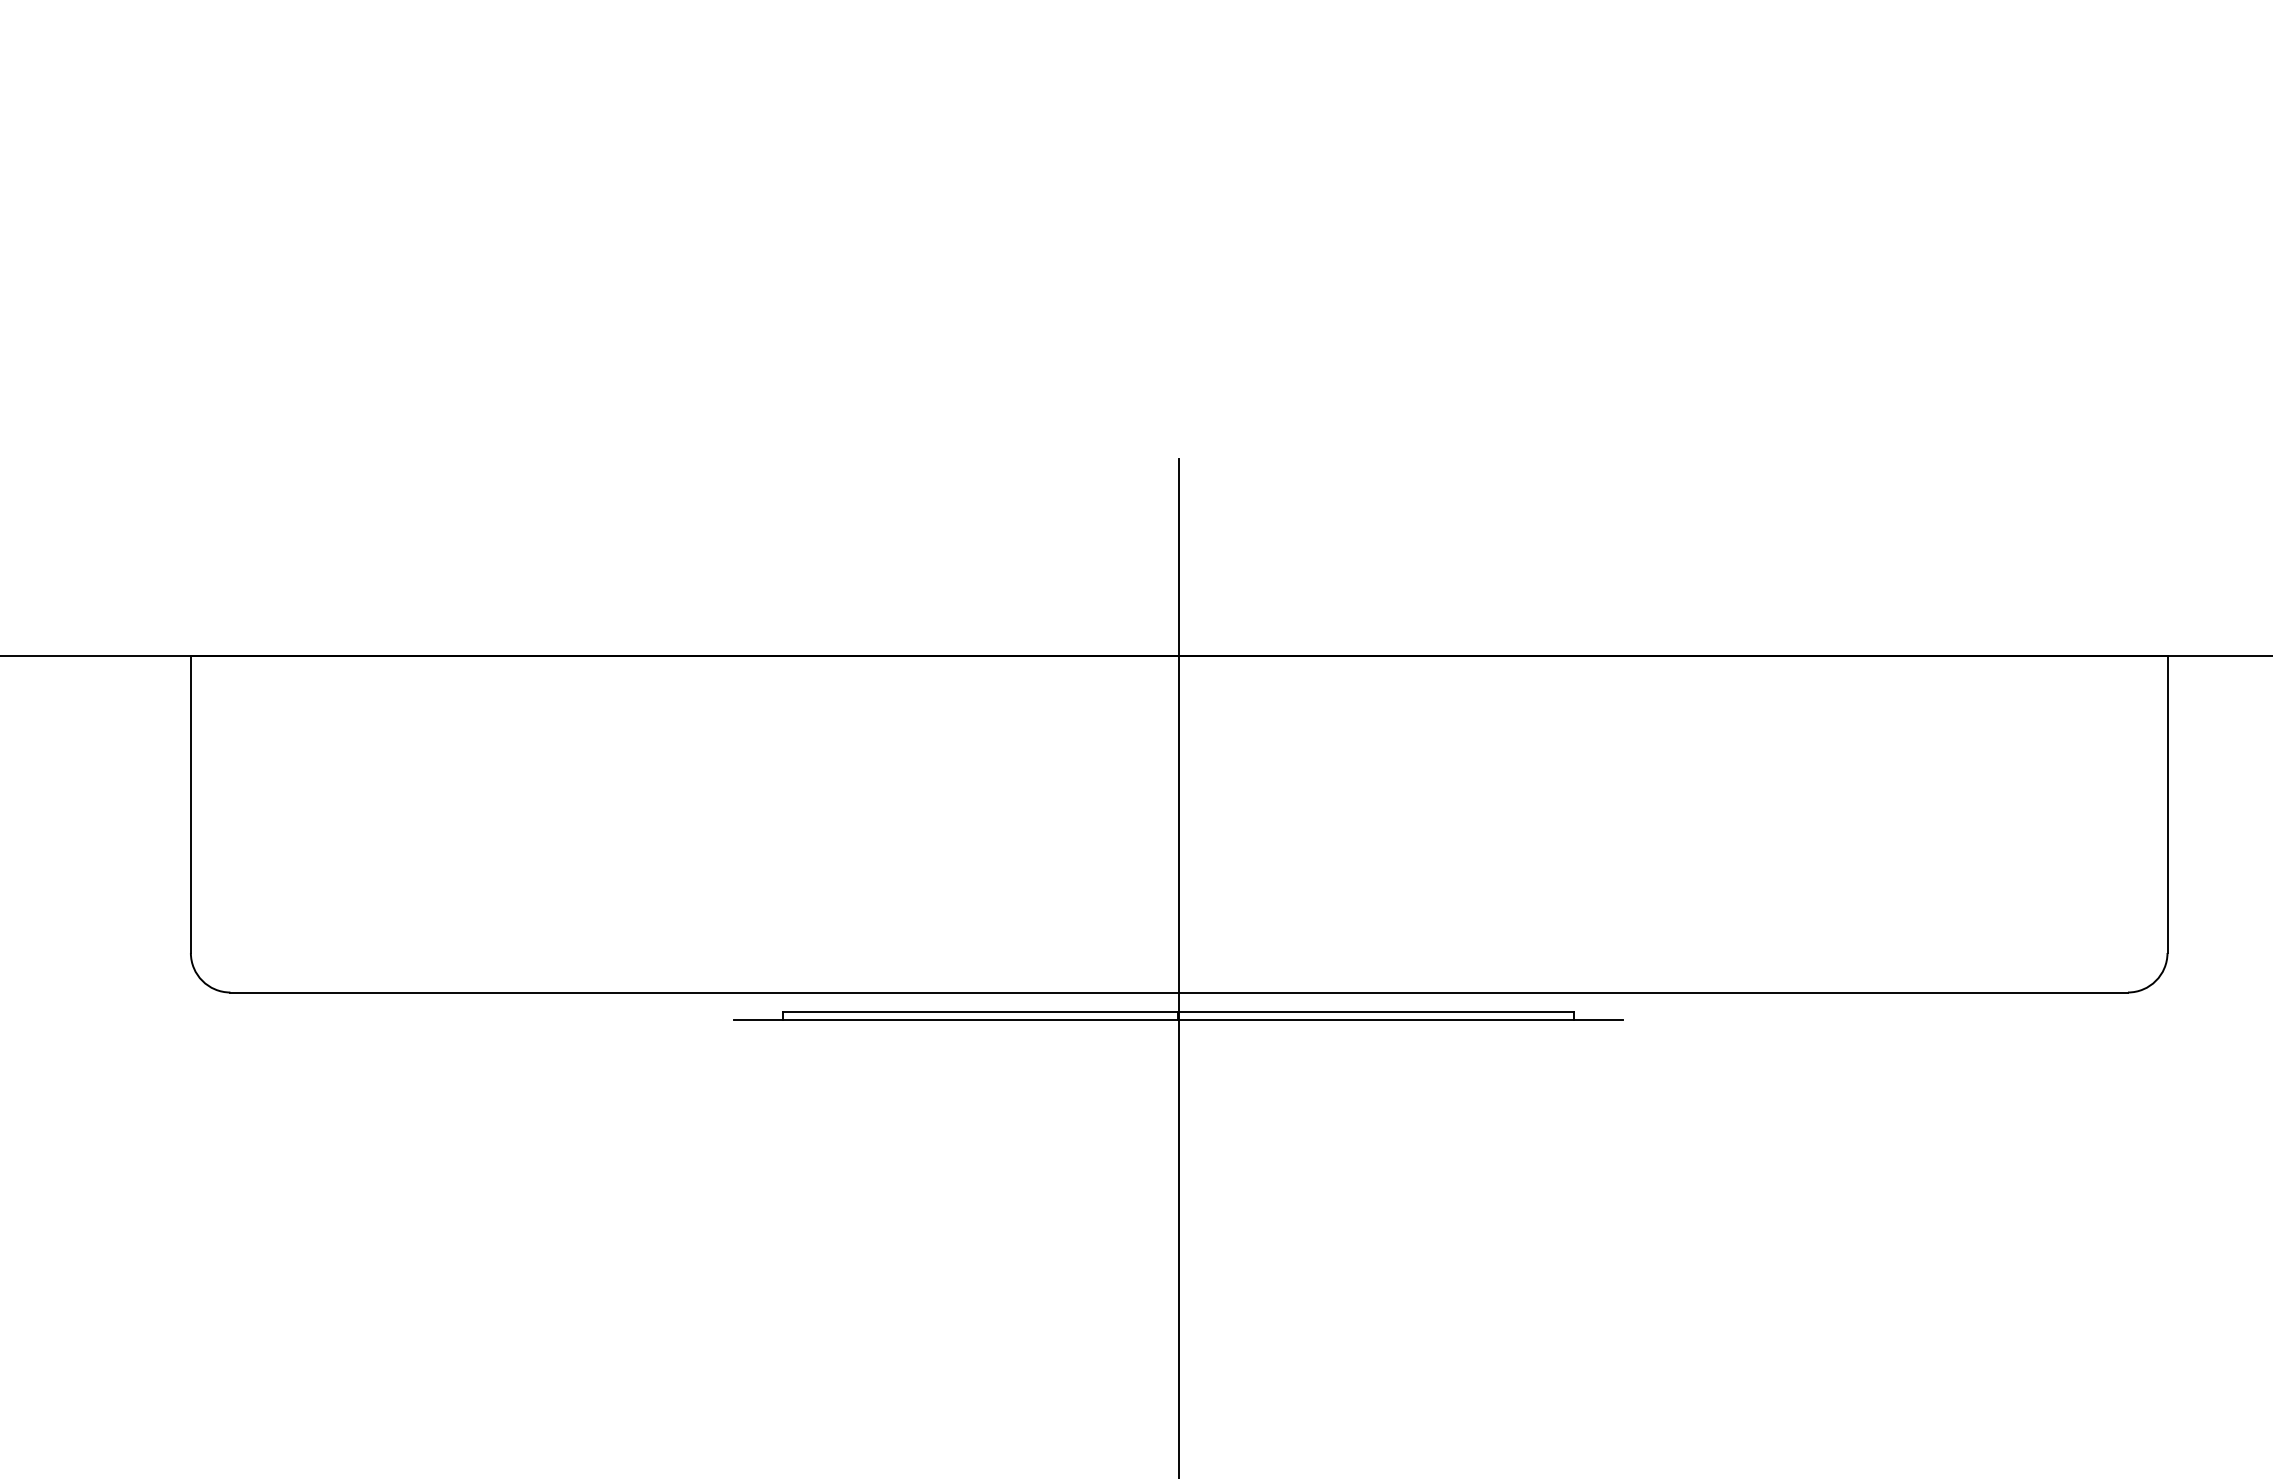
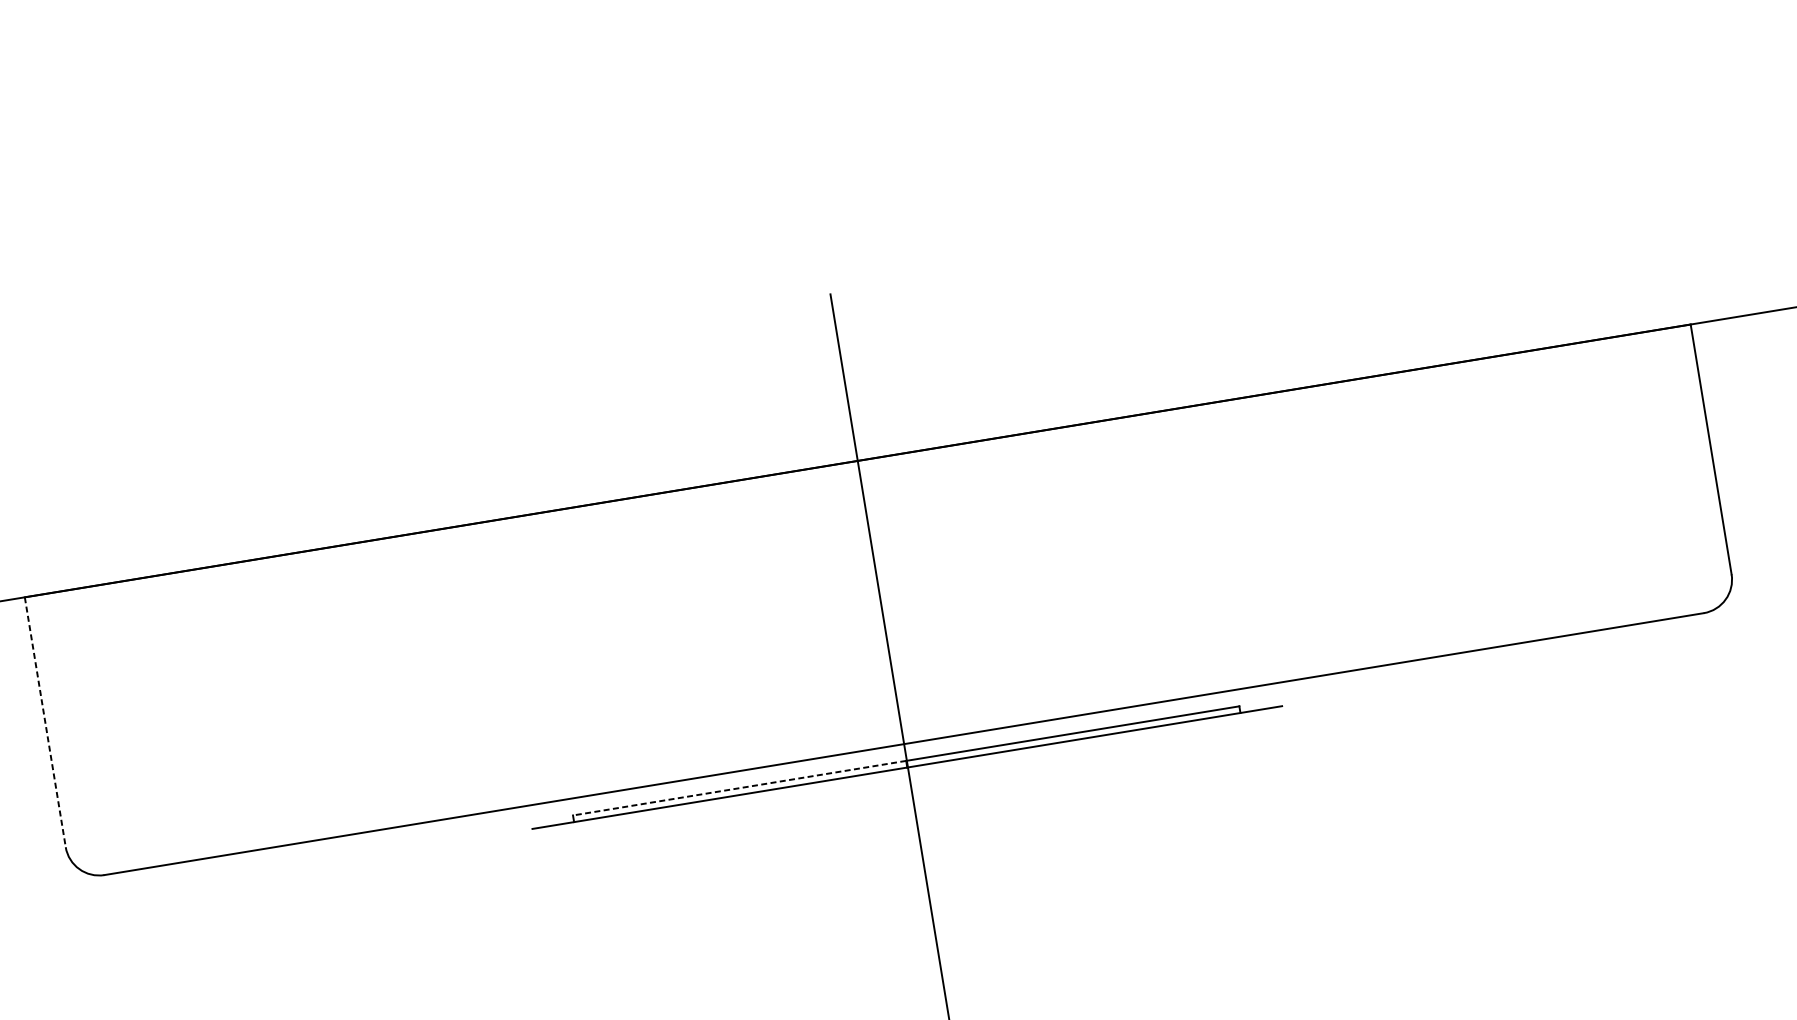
line: (190, 805) -> (45, 722), solid -> dashed
line: (980, 1012) -> (739, 788), solid -> dashed

